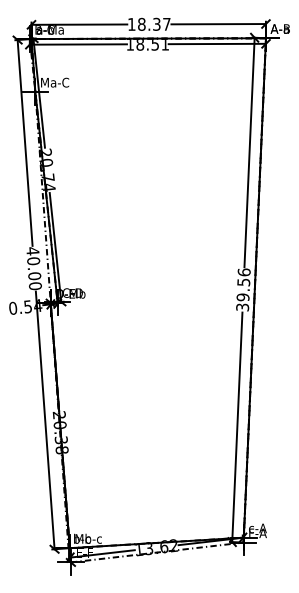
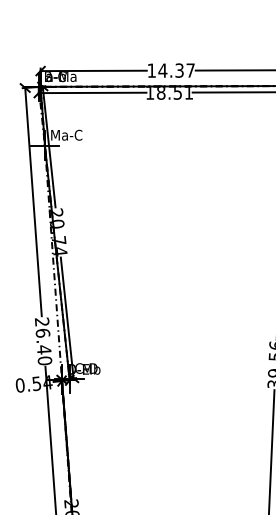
text: (141, 23) -> (162, 69), 18.37 -> 14.37
text: (33, 263) -> (42, 335), 40.00 -> 26.40

